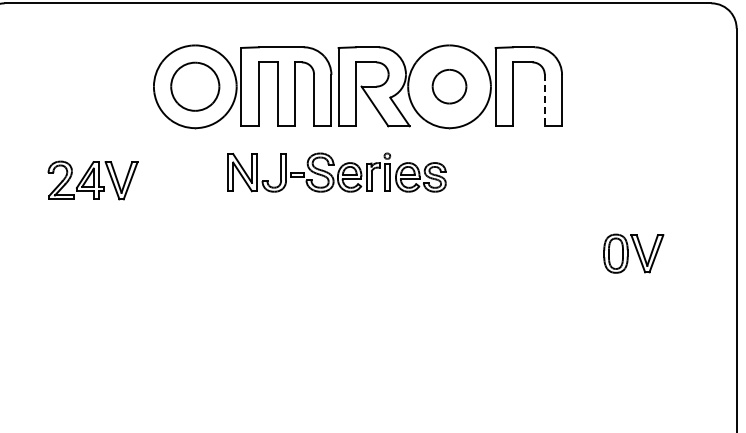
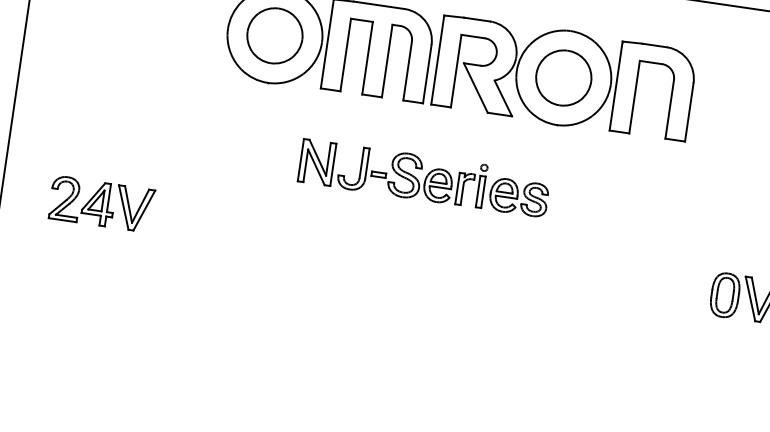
part: (449, 86) -> (563, 77), size x1.43
line: (544, 100) -> (669, 109), dashed -> solid
part: (336, 172) -> (423, 177), moved
part: (92, 180) -> (101, 203), moved

